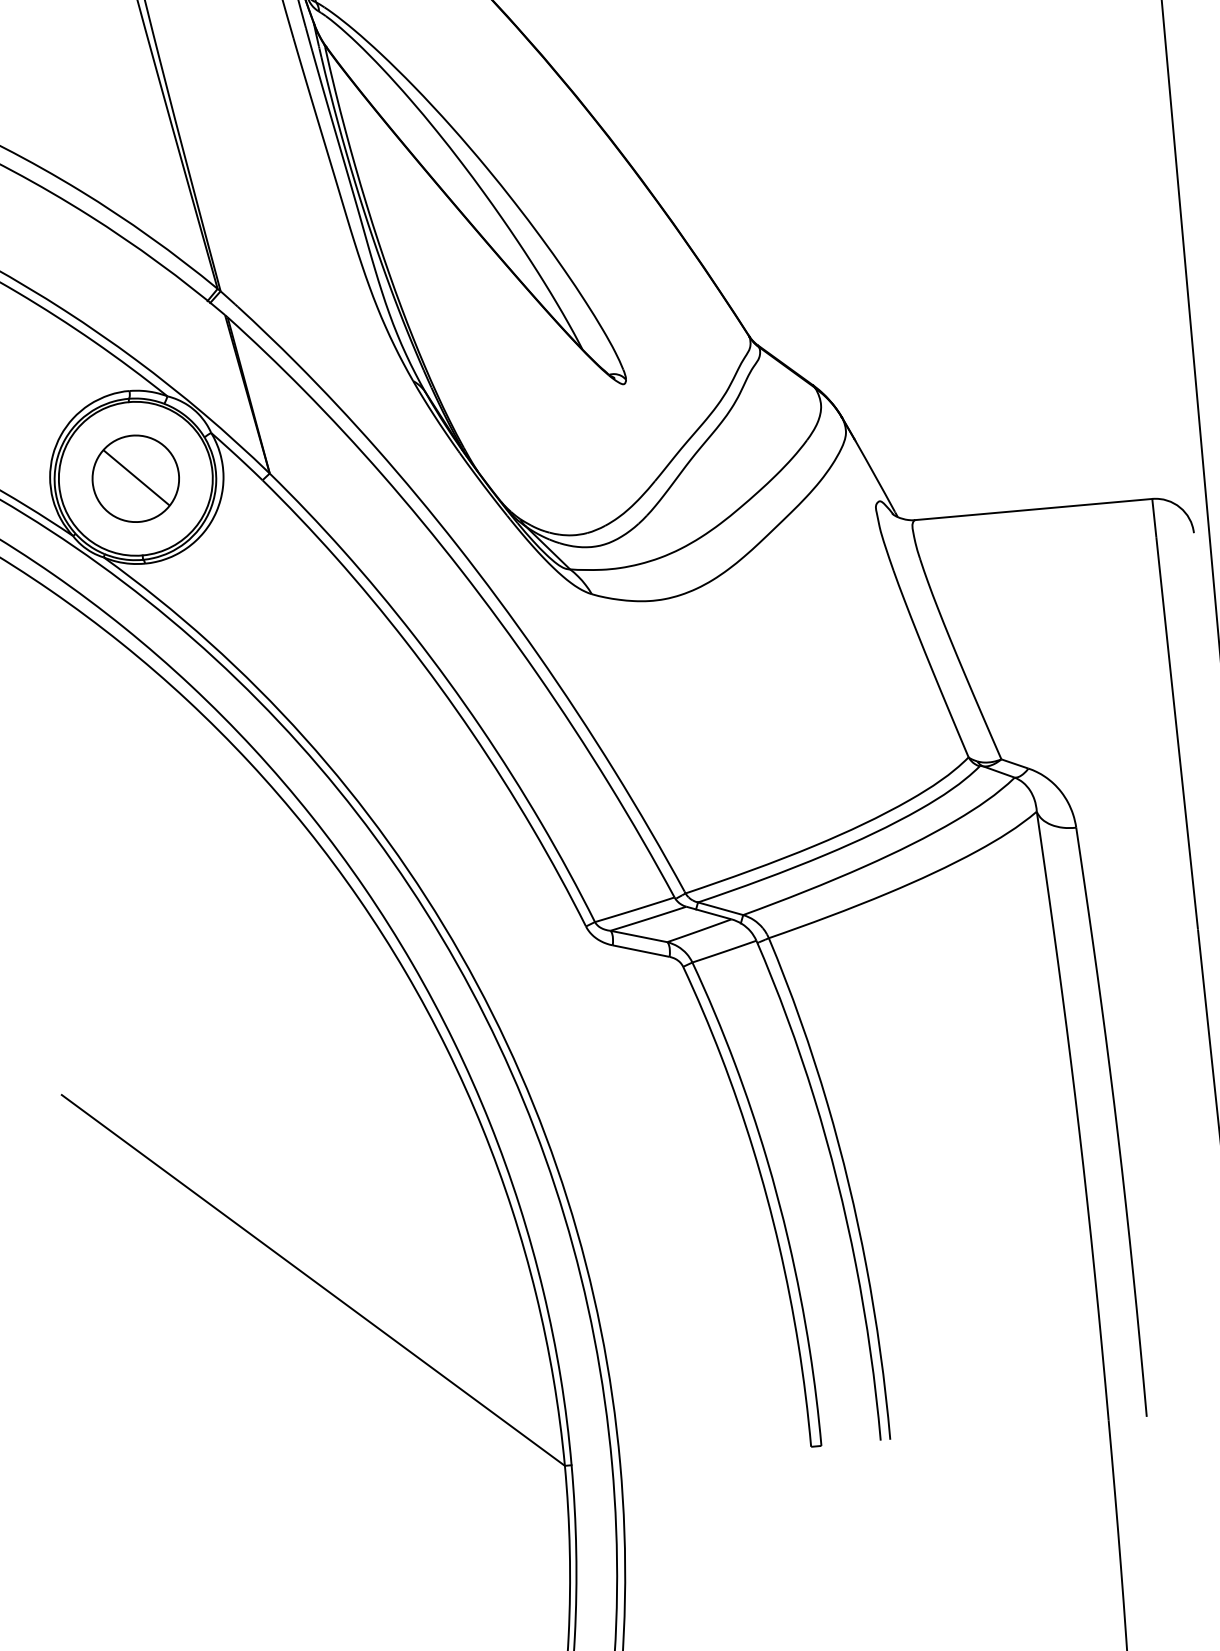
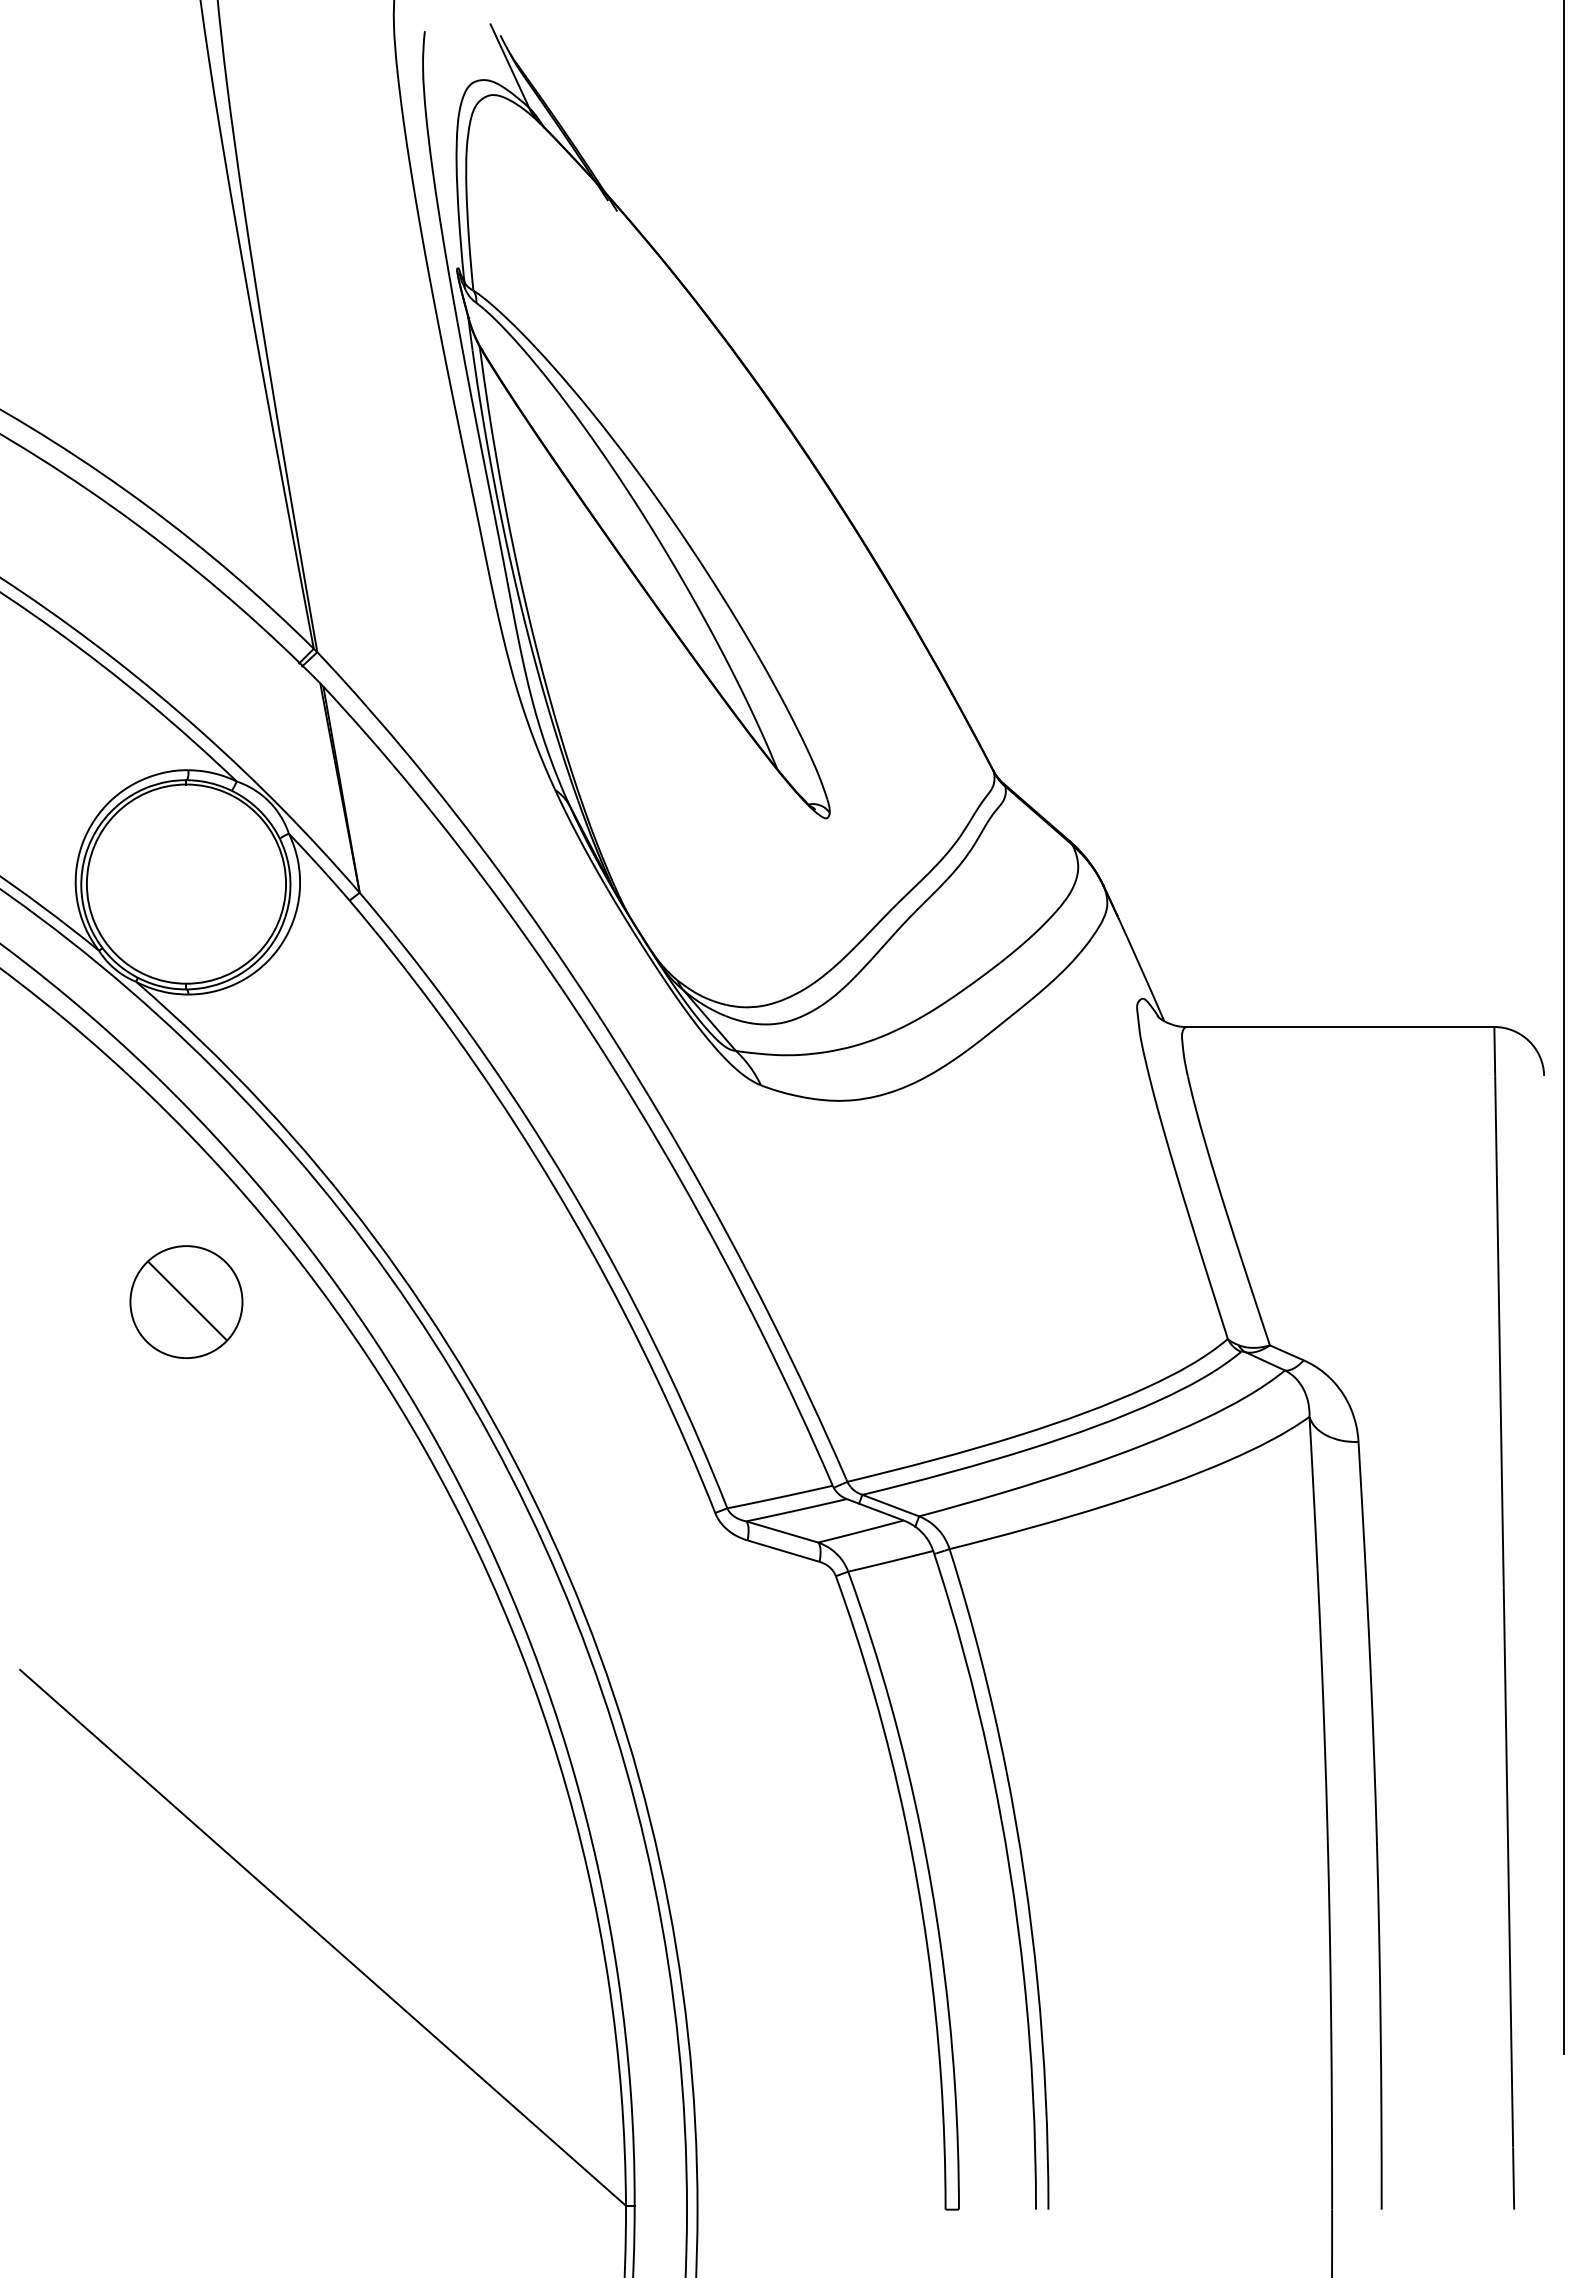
part: (135, 478) -> (186, 1301), moved

